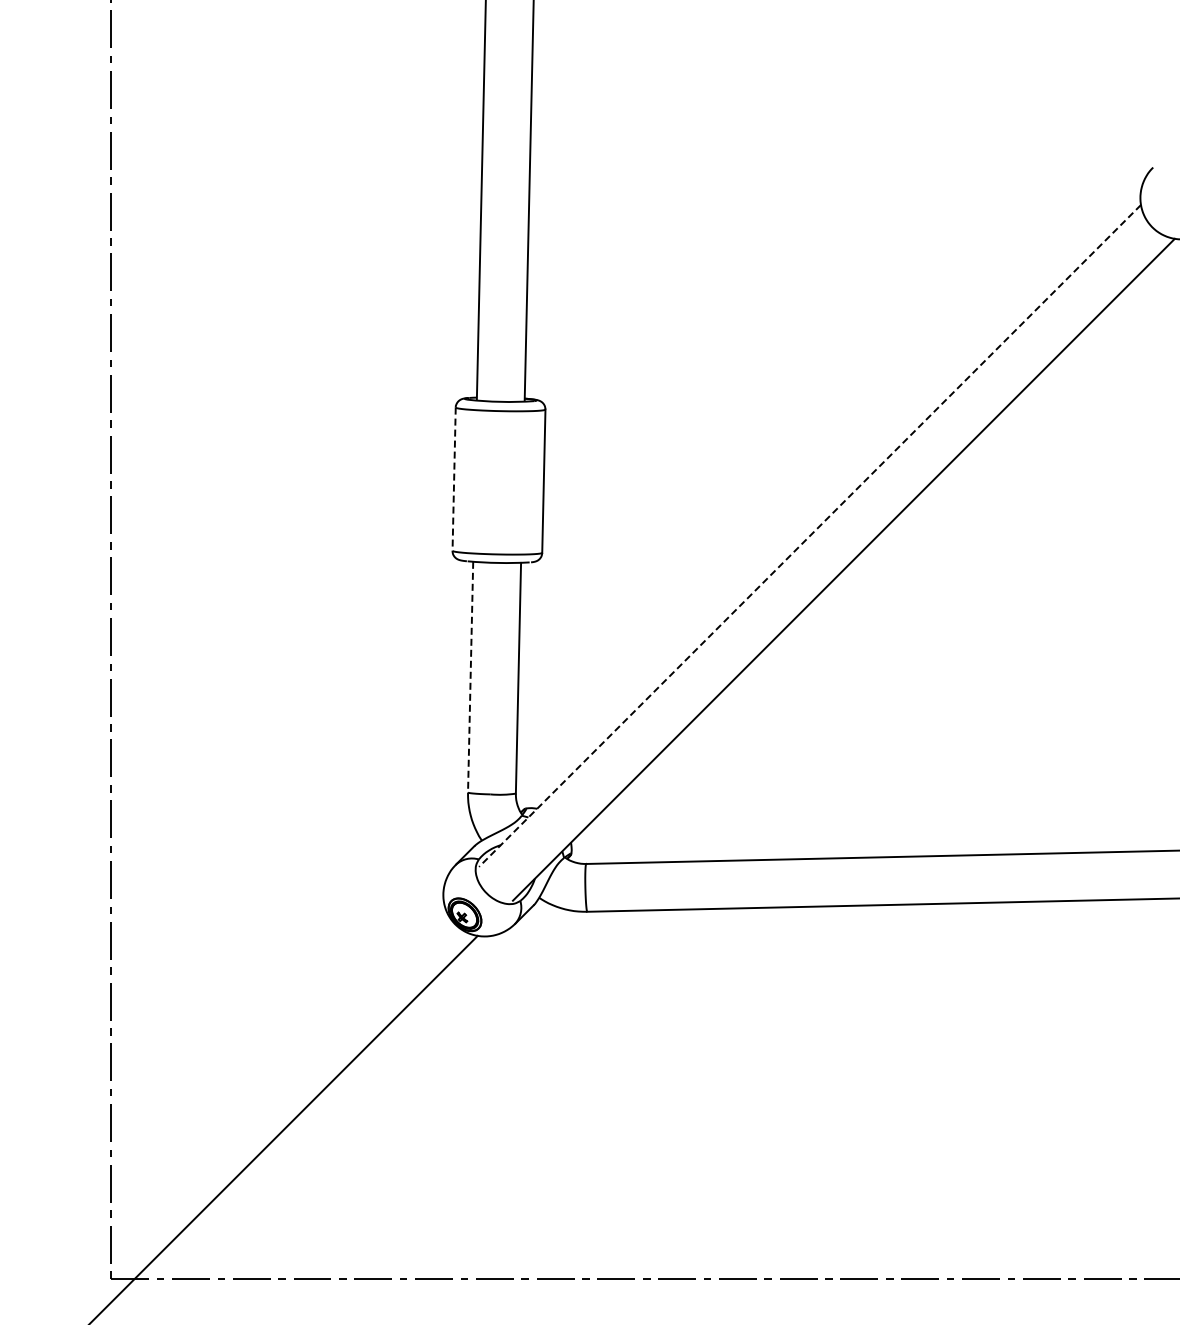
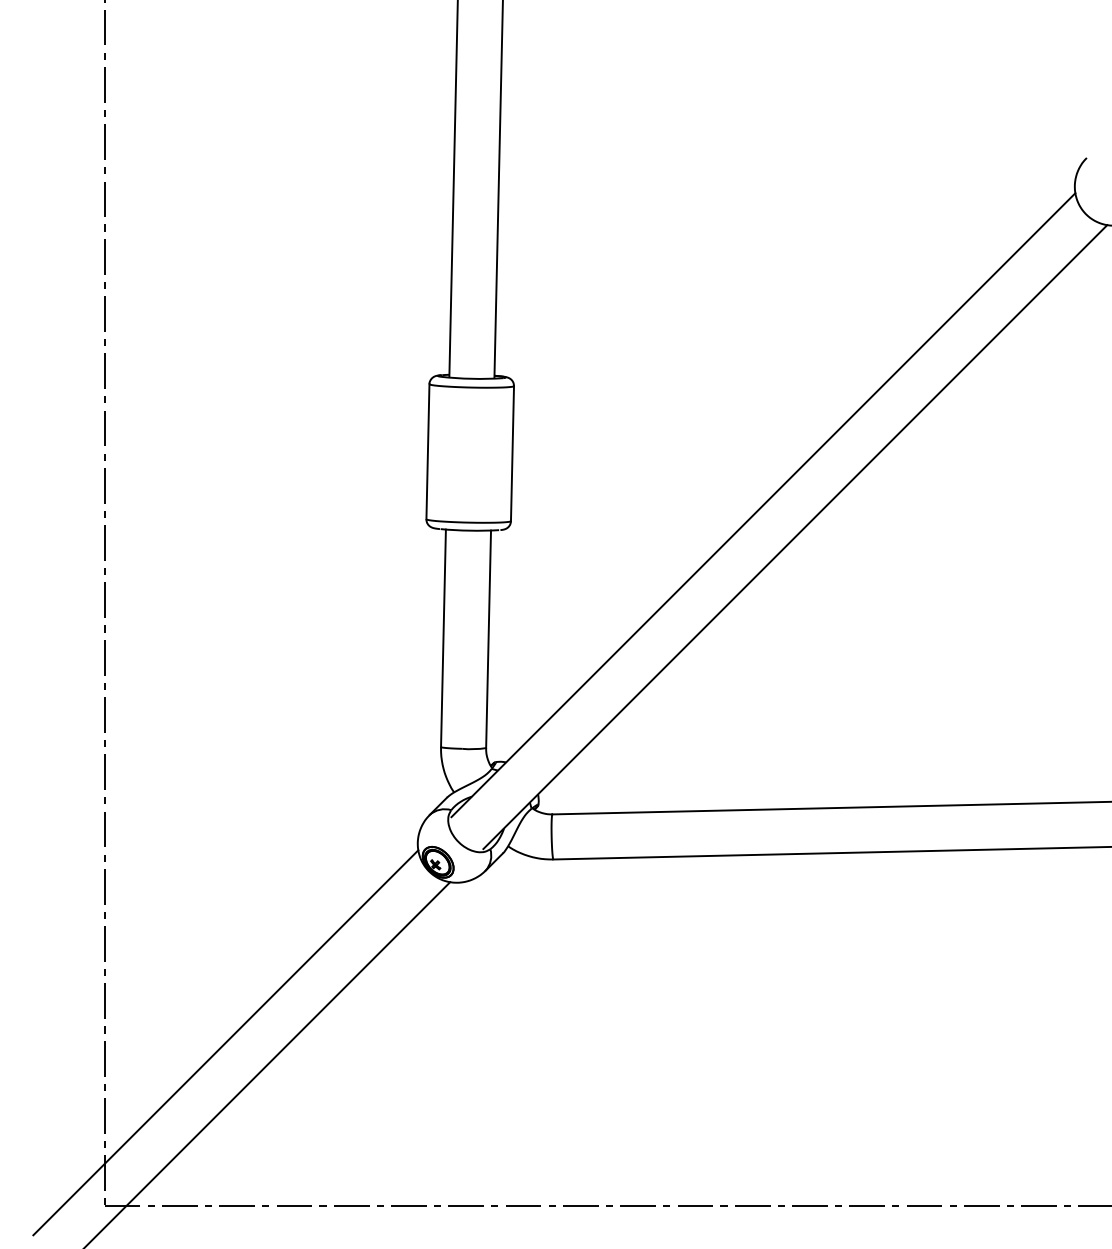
line: (454, 479) -> (428, 452), dashed -> solid
line: (809, 536) -> (762, 505), dashed -> solid
line: (470, 677) -> (443, 638), dashed -> solid
line: (239, 1106) -> (225, 1043), added

